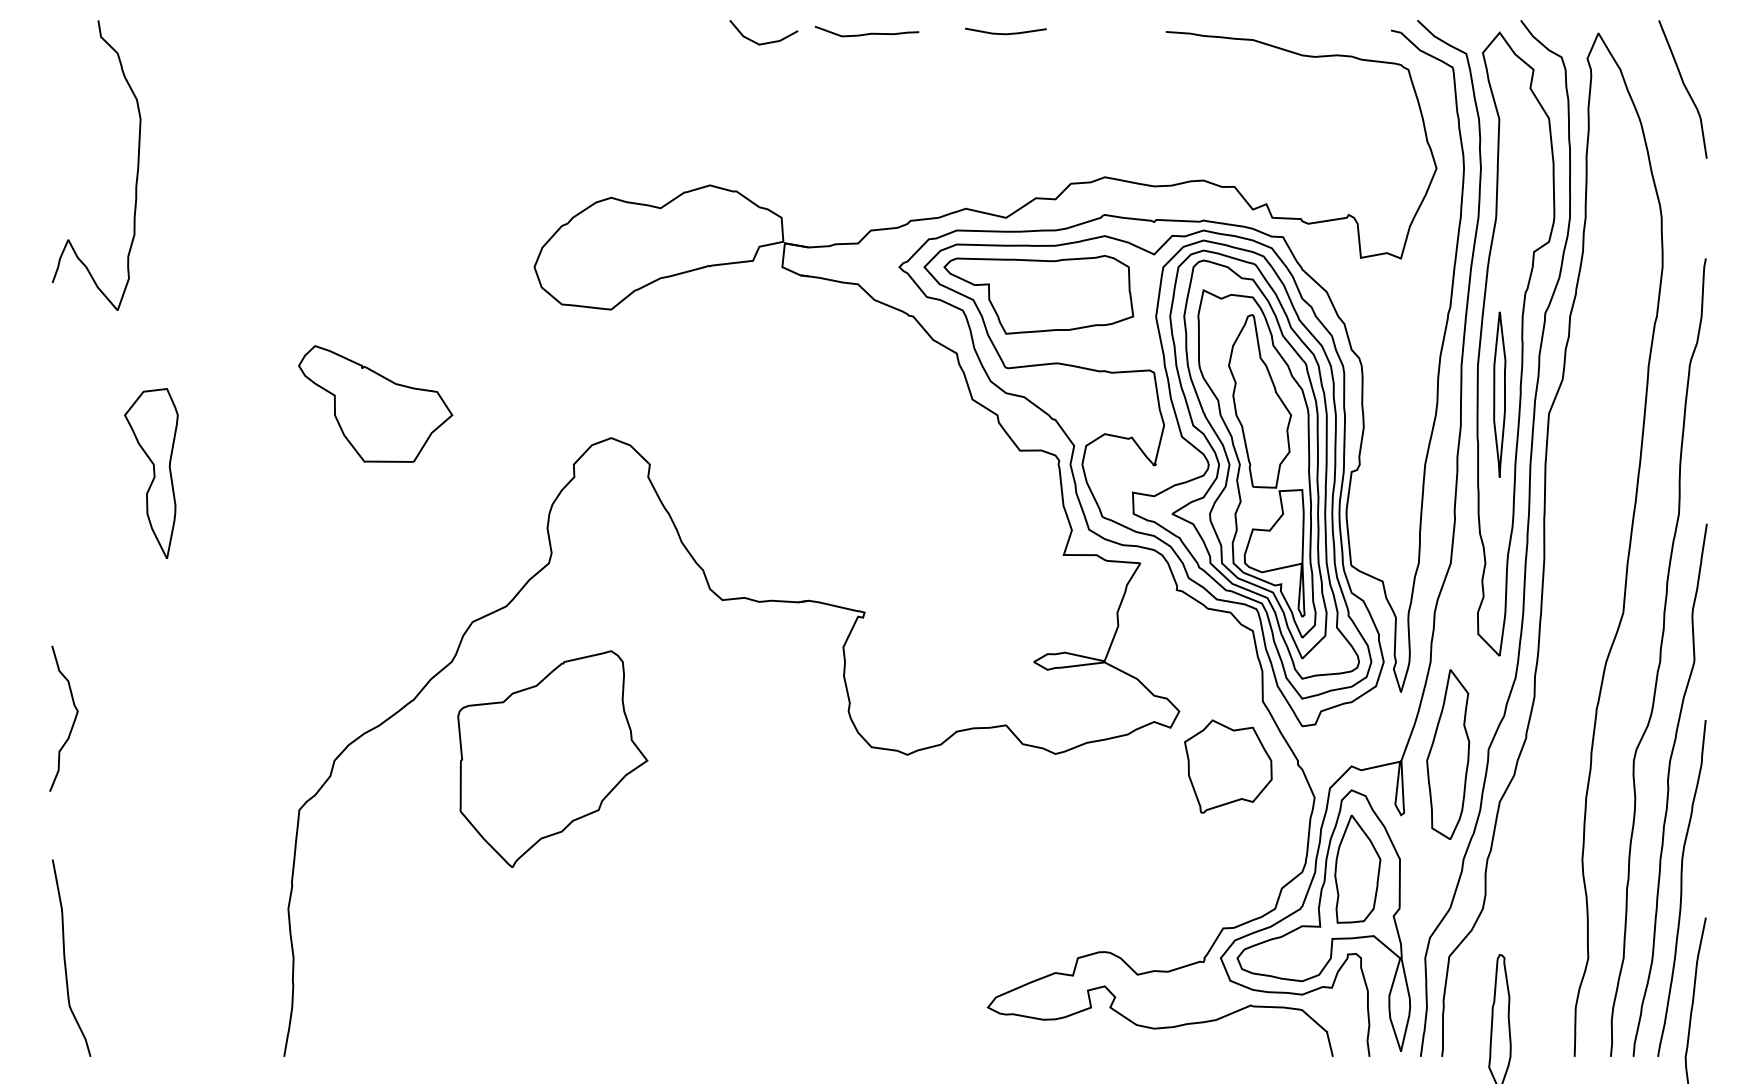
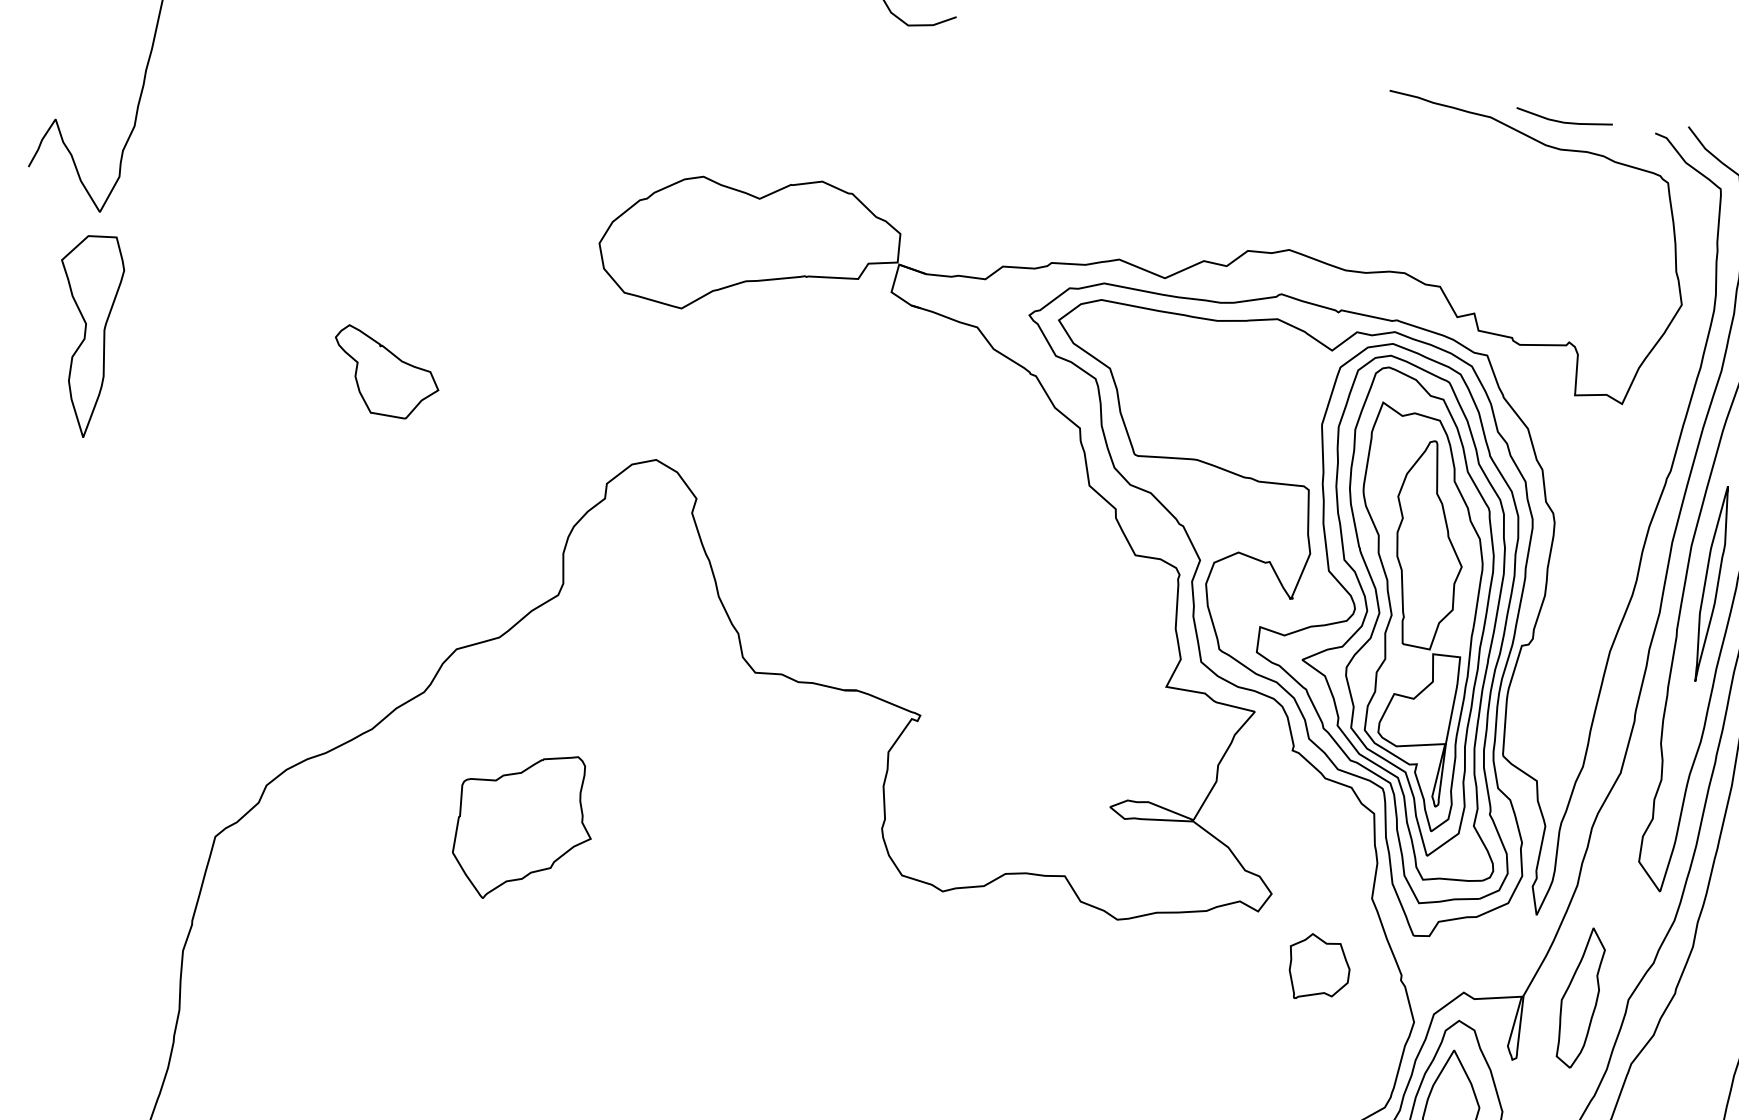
curve: (866, 33) -> (1036, 33), removed
line: (1005, 33) -> (1563, 121), moved
part: (1038, 294) -> (1187, 374), removed
part: (375, 403) -> (385, 372), size x0.6
part: (151, 473) -> (81, 333), moved
part: (1448, 754) -> (1580, 997), size x0.7
part: (552, 758) -> (523, 825), size x0.6
part: (1228, 766) -> (1318, 968), size x0.6

